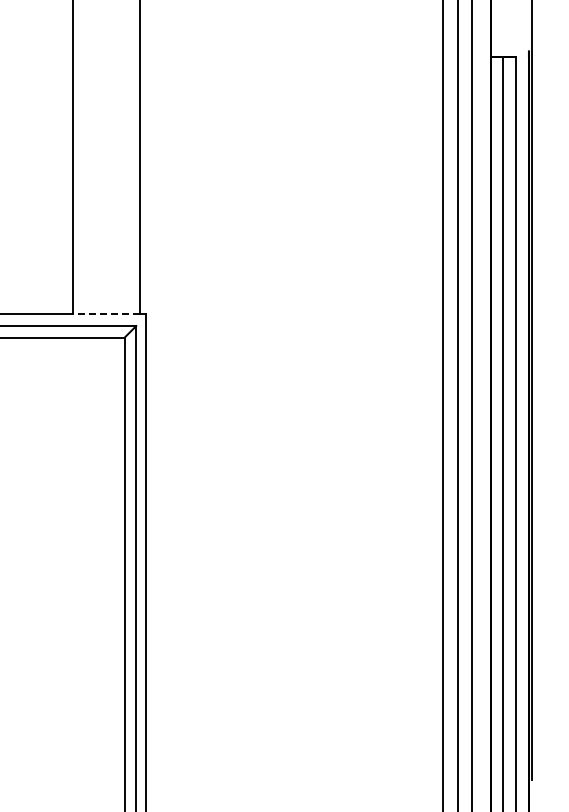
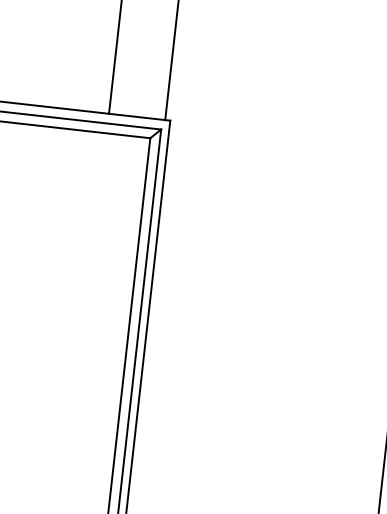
line: (106, 314) -> (137, 117), dashed -> solid

